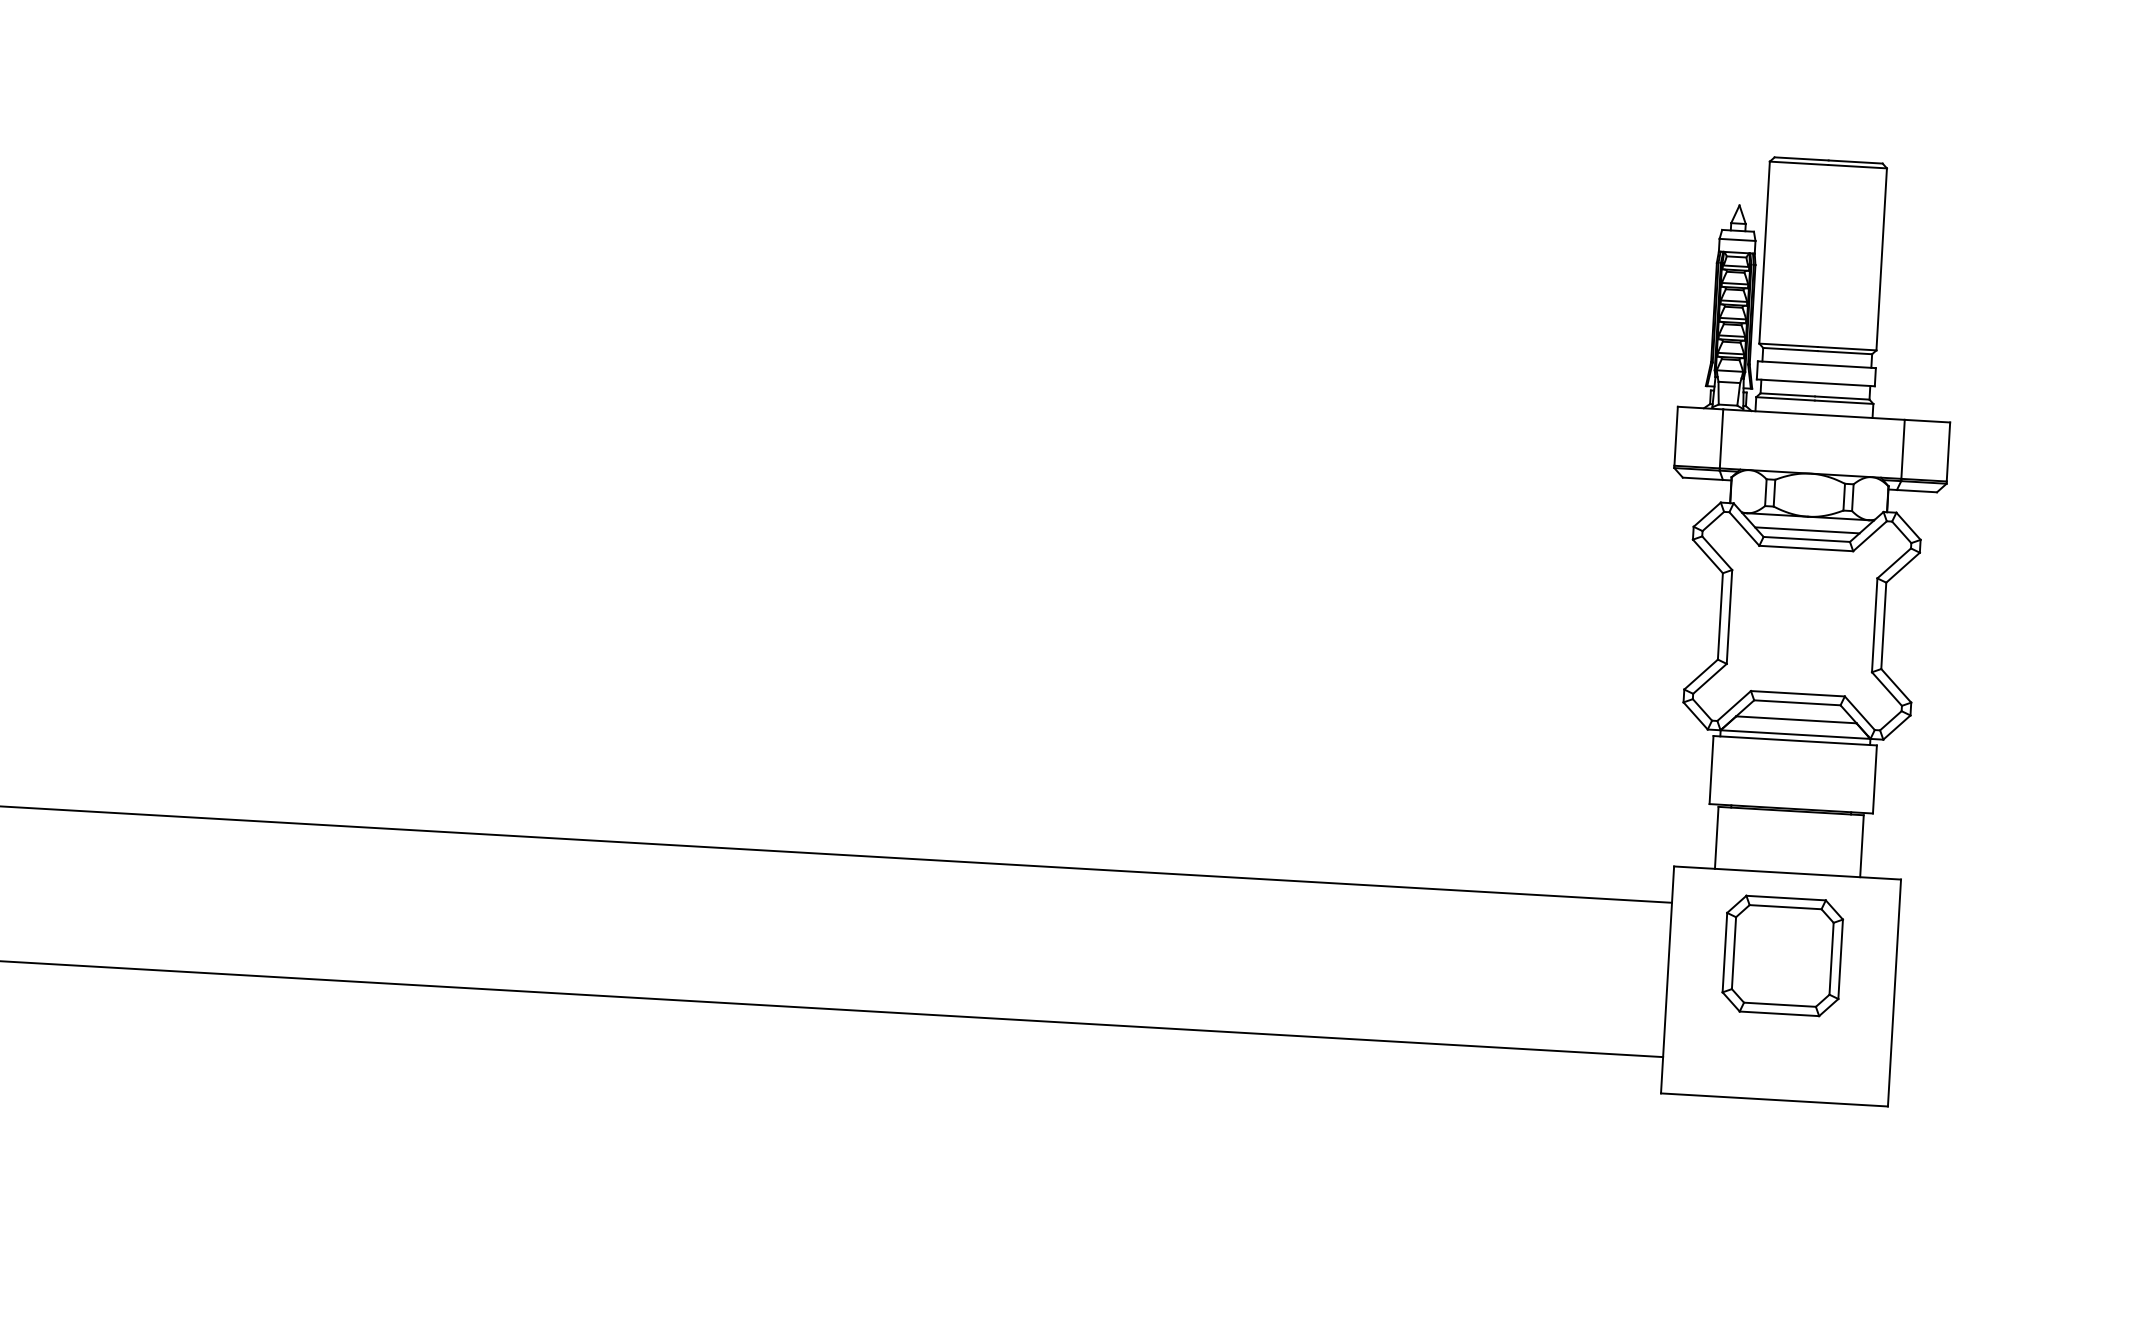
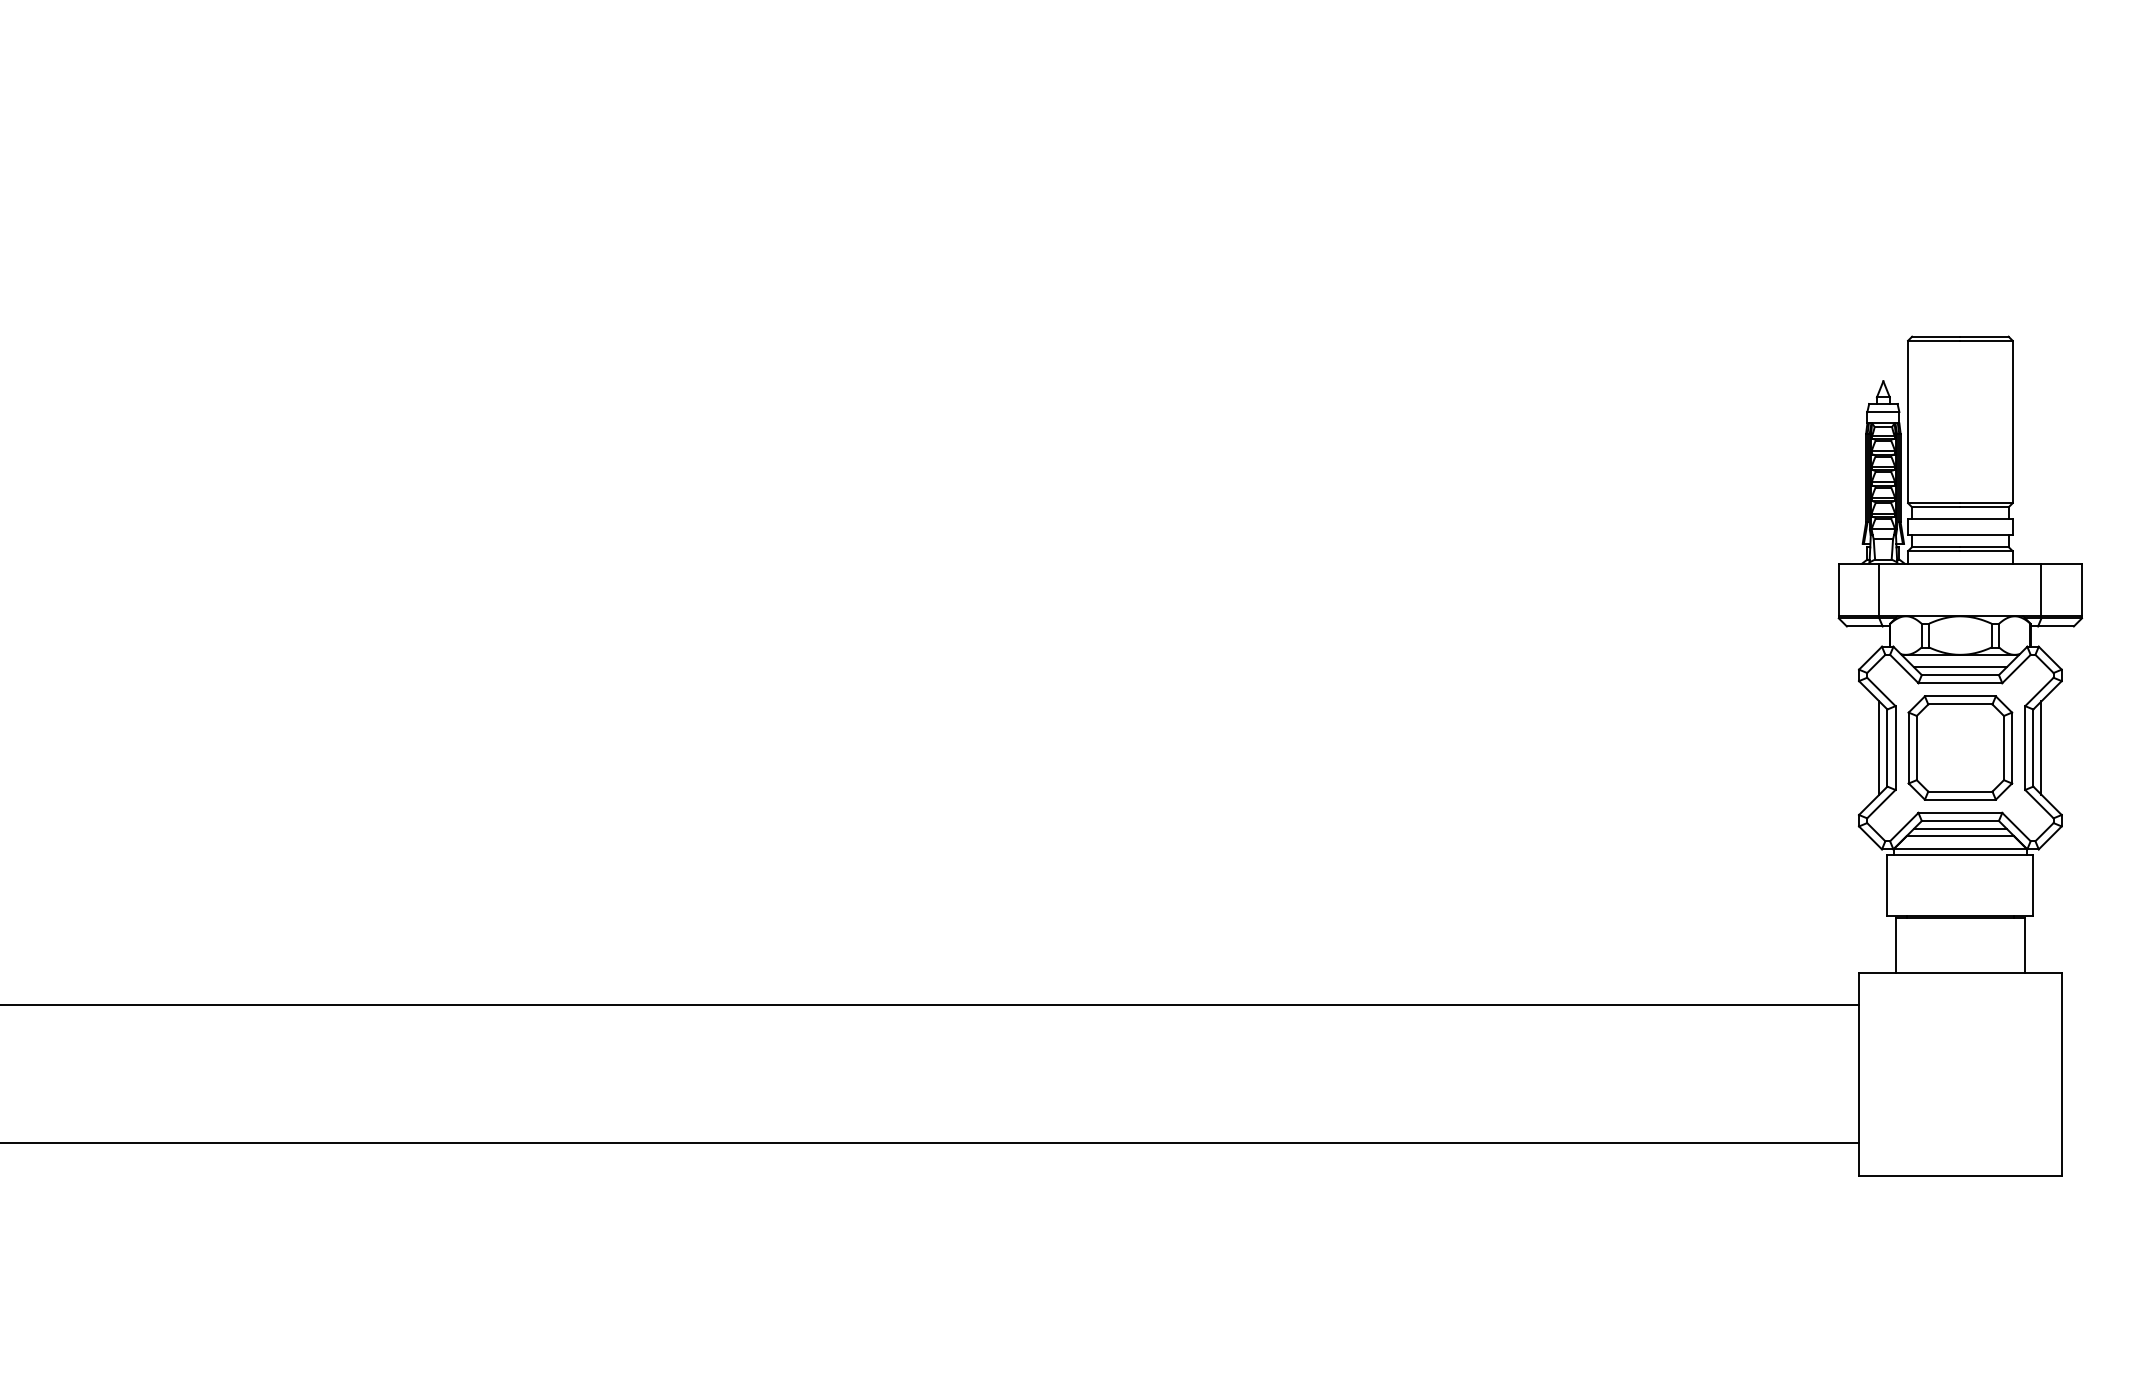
line: (1711, 615) -> (1879, 747), added
line: (1892, 625) -> (2041, 747), added
line: (1796, 712) -> (1960, 829), added
part: (1782, 955) -> (1960, 747), moved

